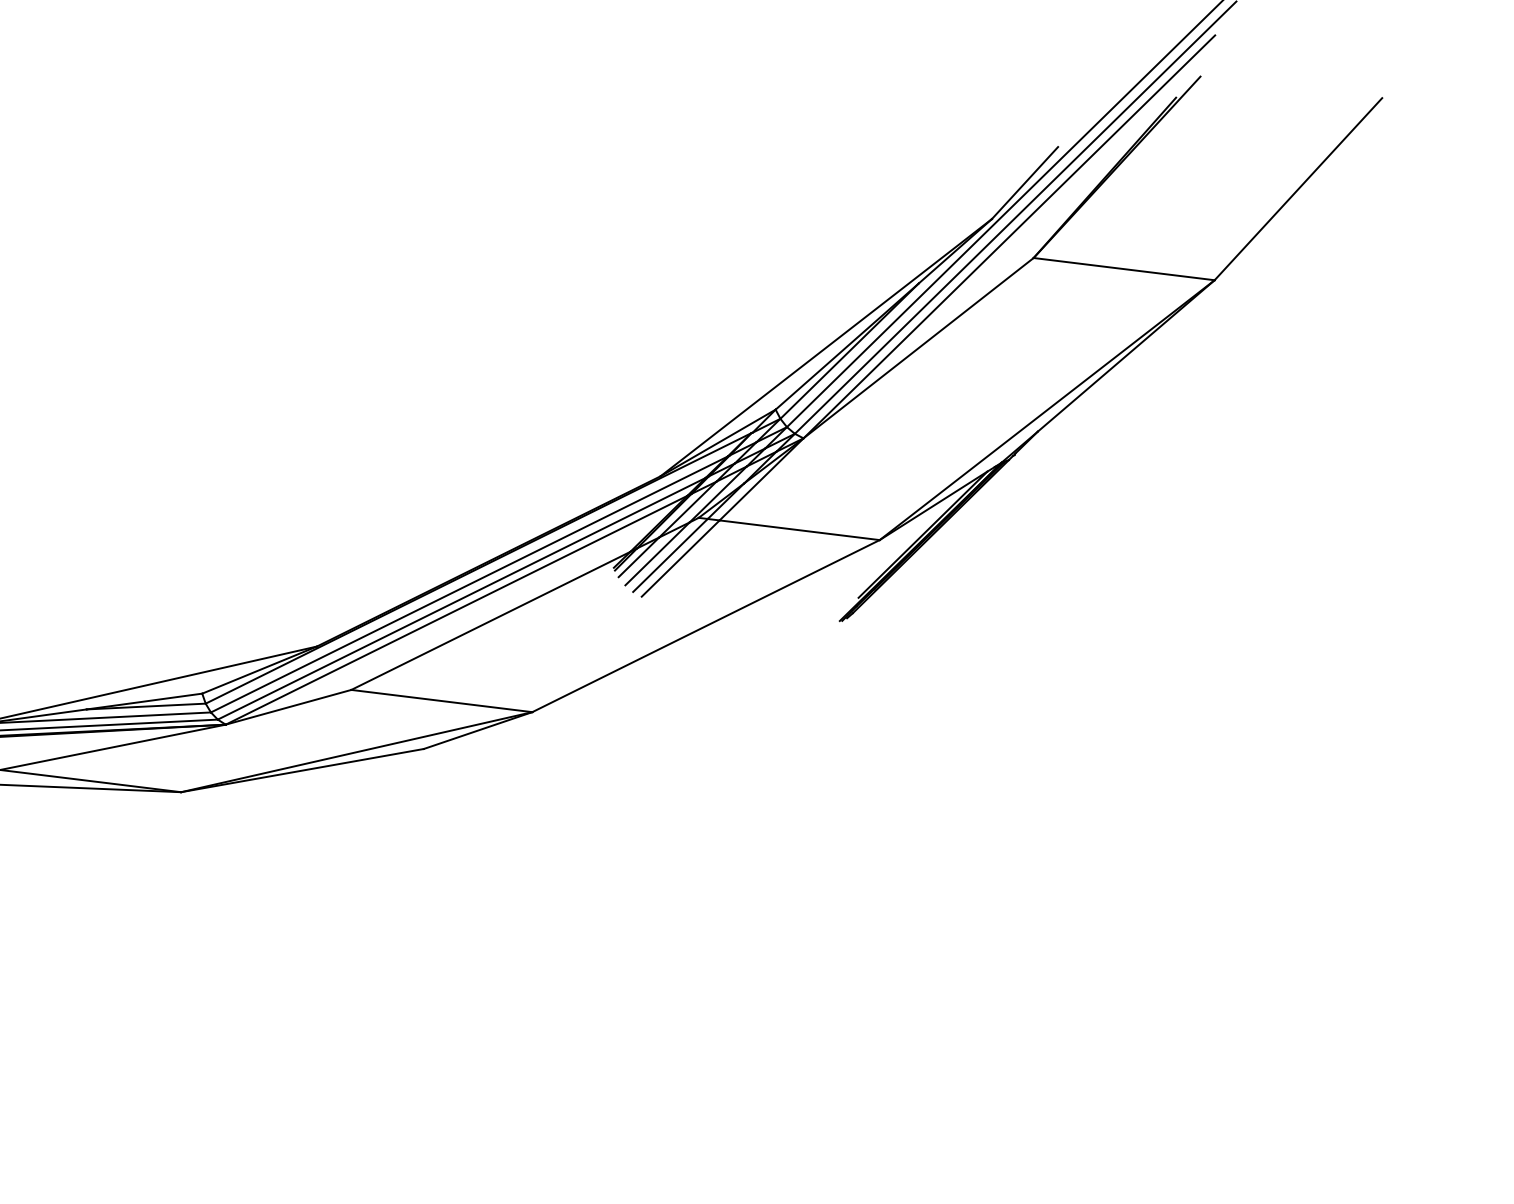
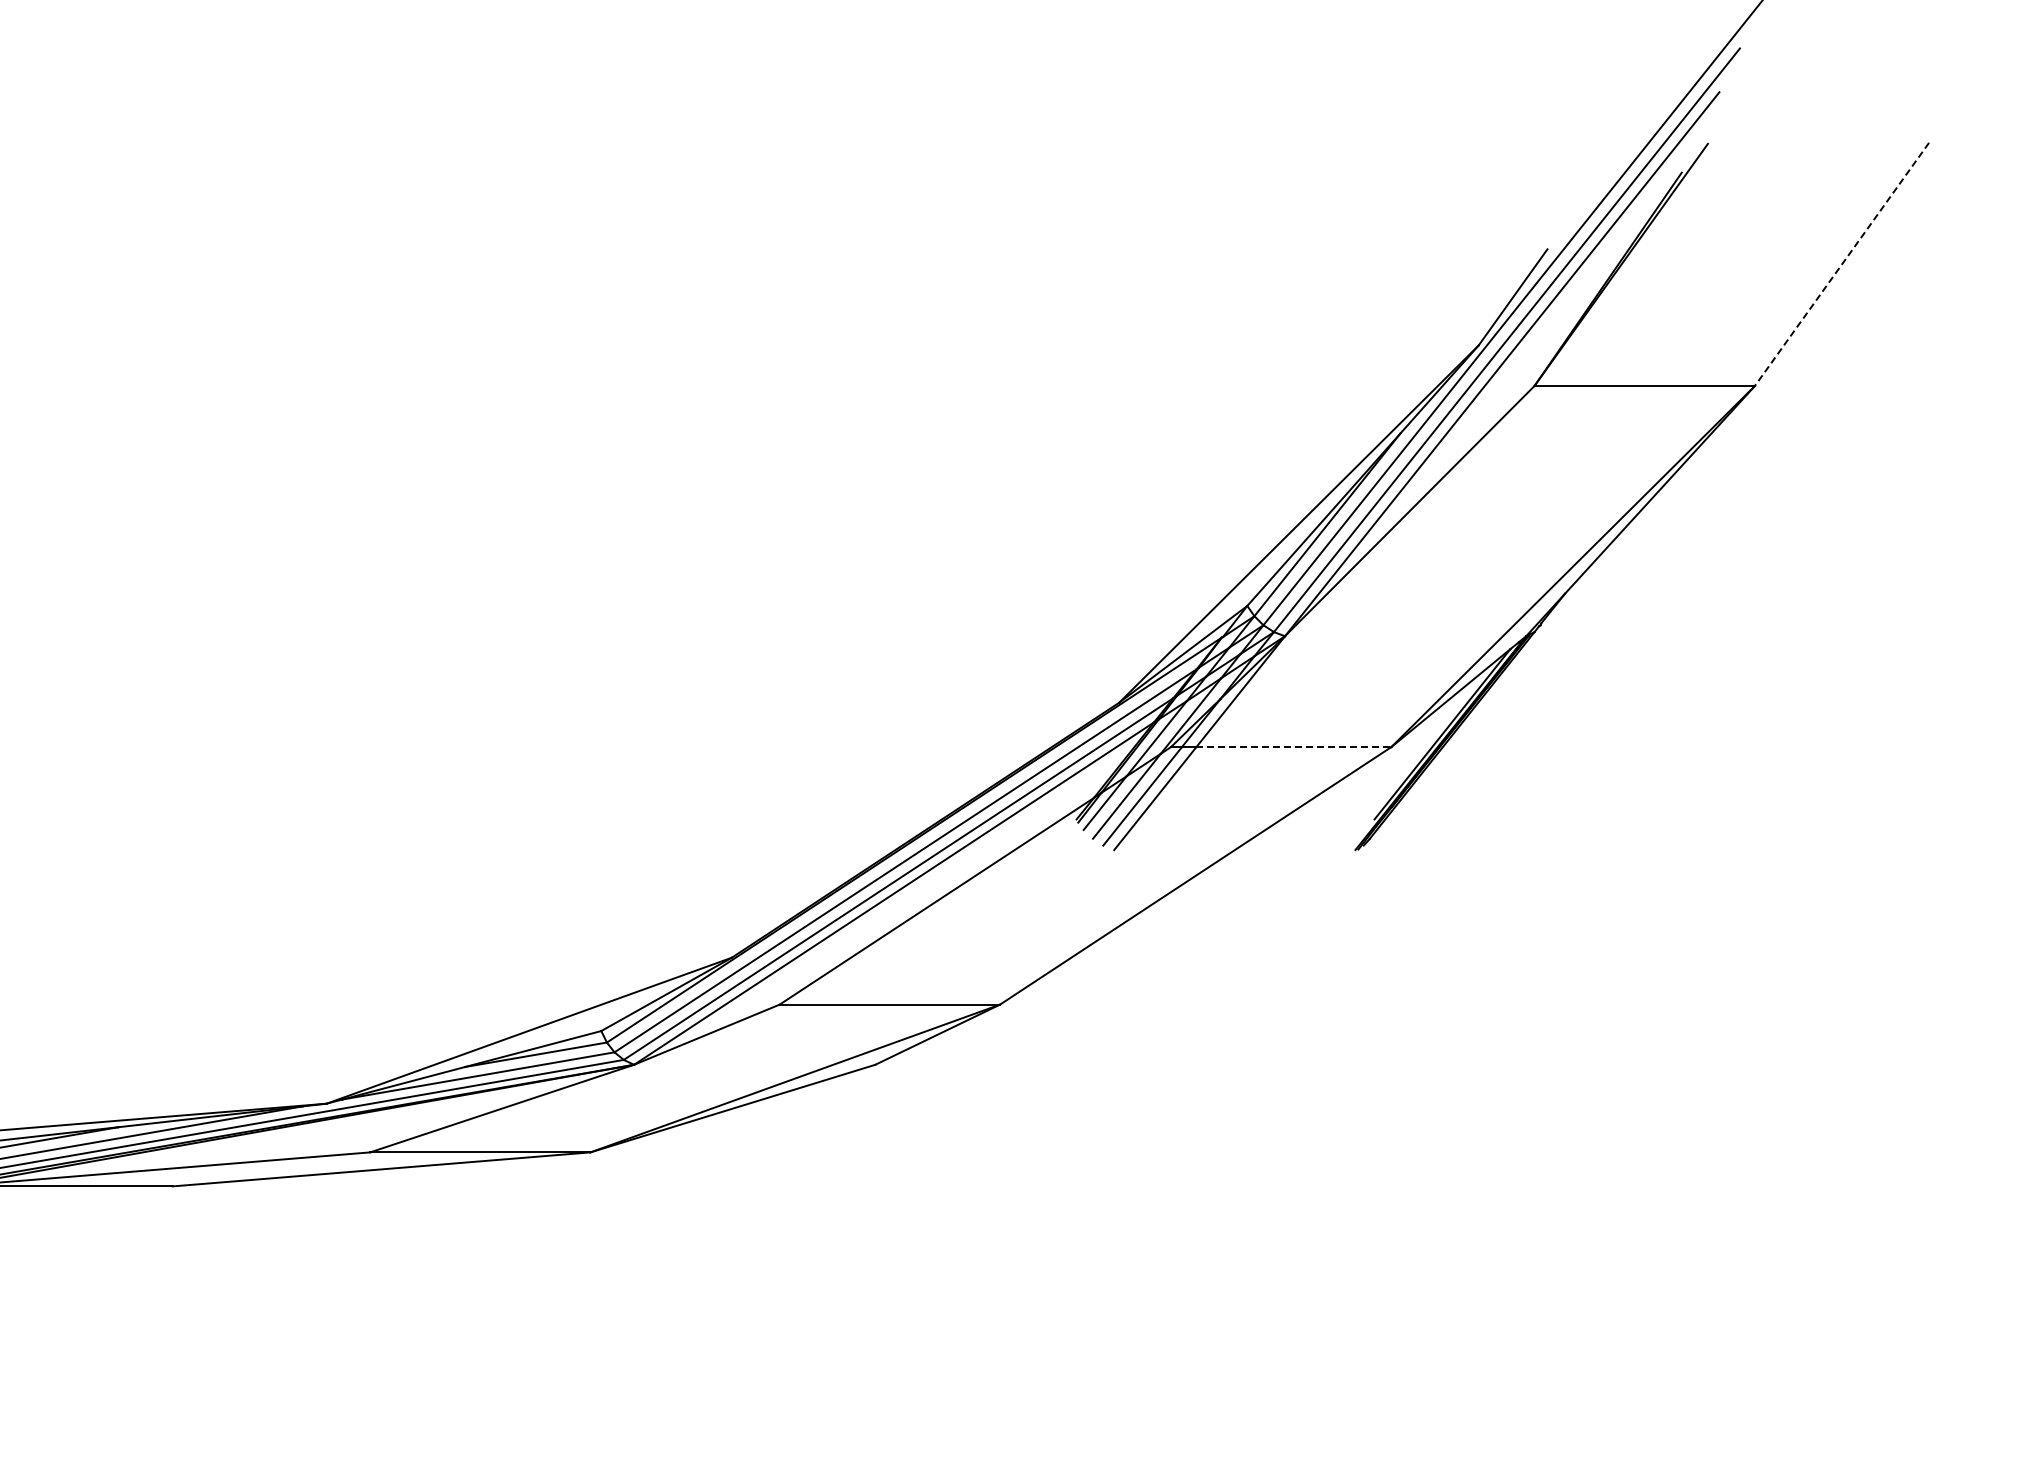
line: (1298, 189) -> (1841, 264), solid -> dashed
line: (800, 530) -> (1294, 747), solid -> dashed

